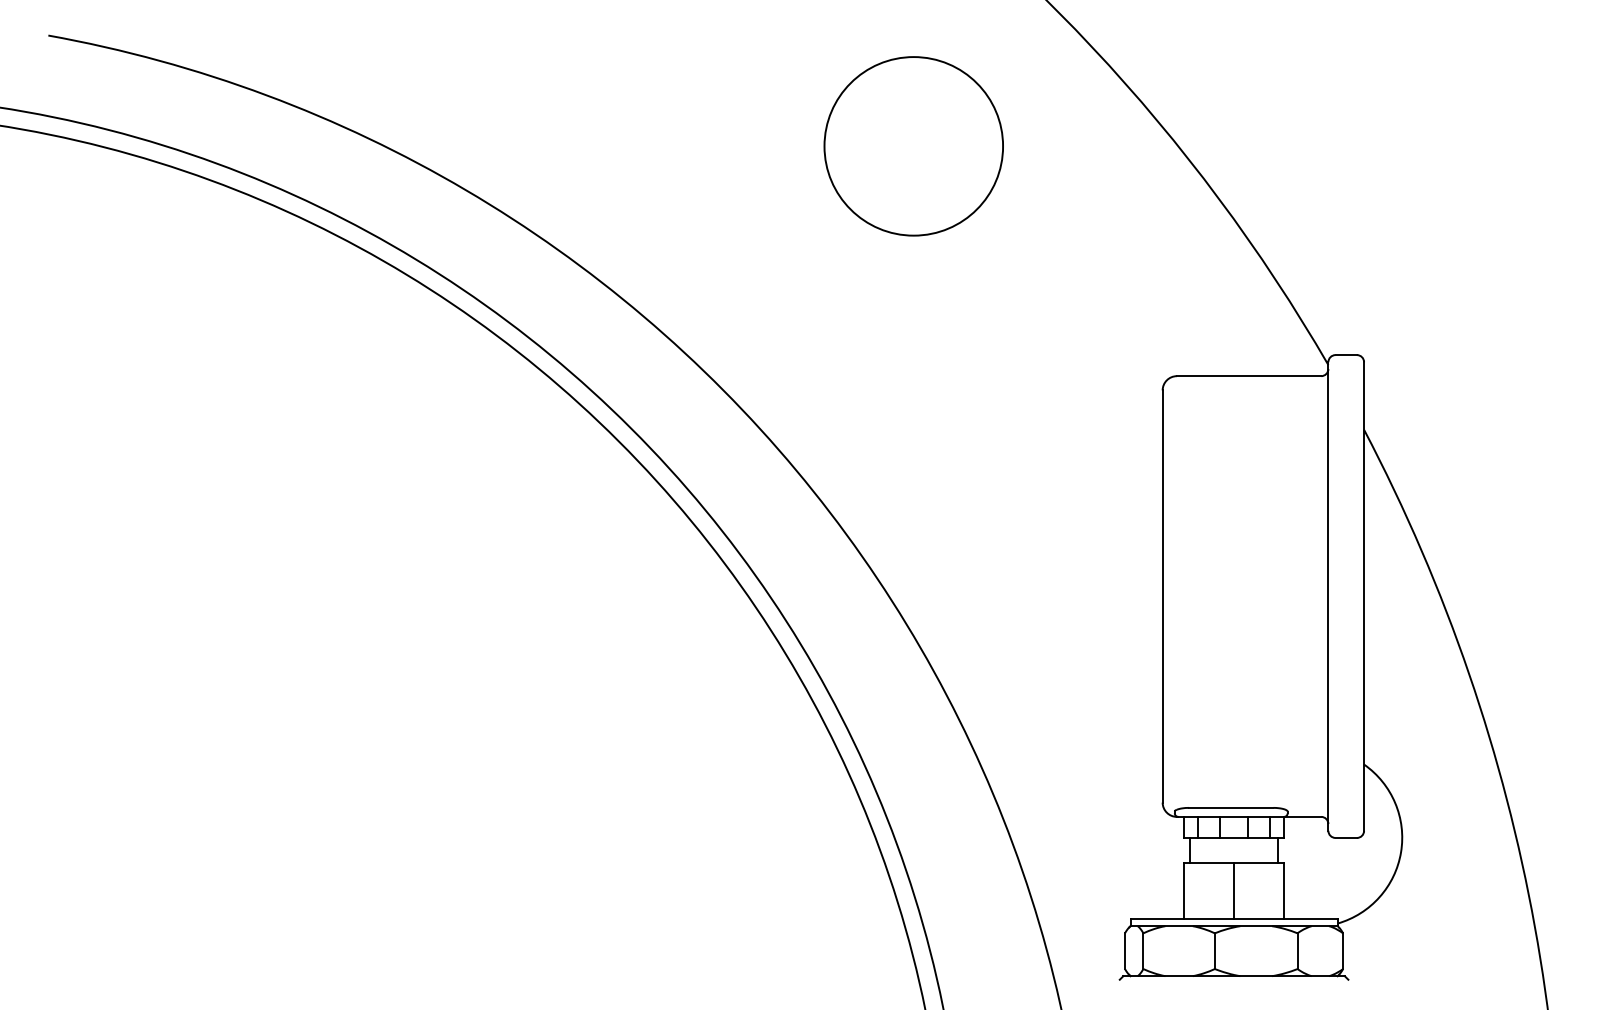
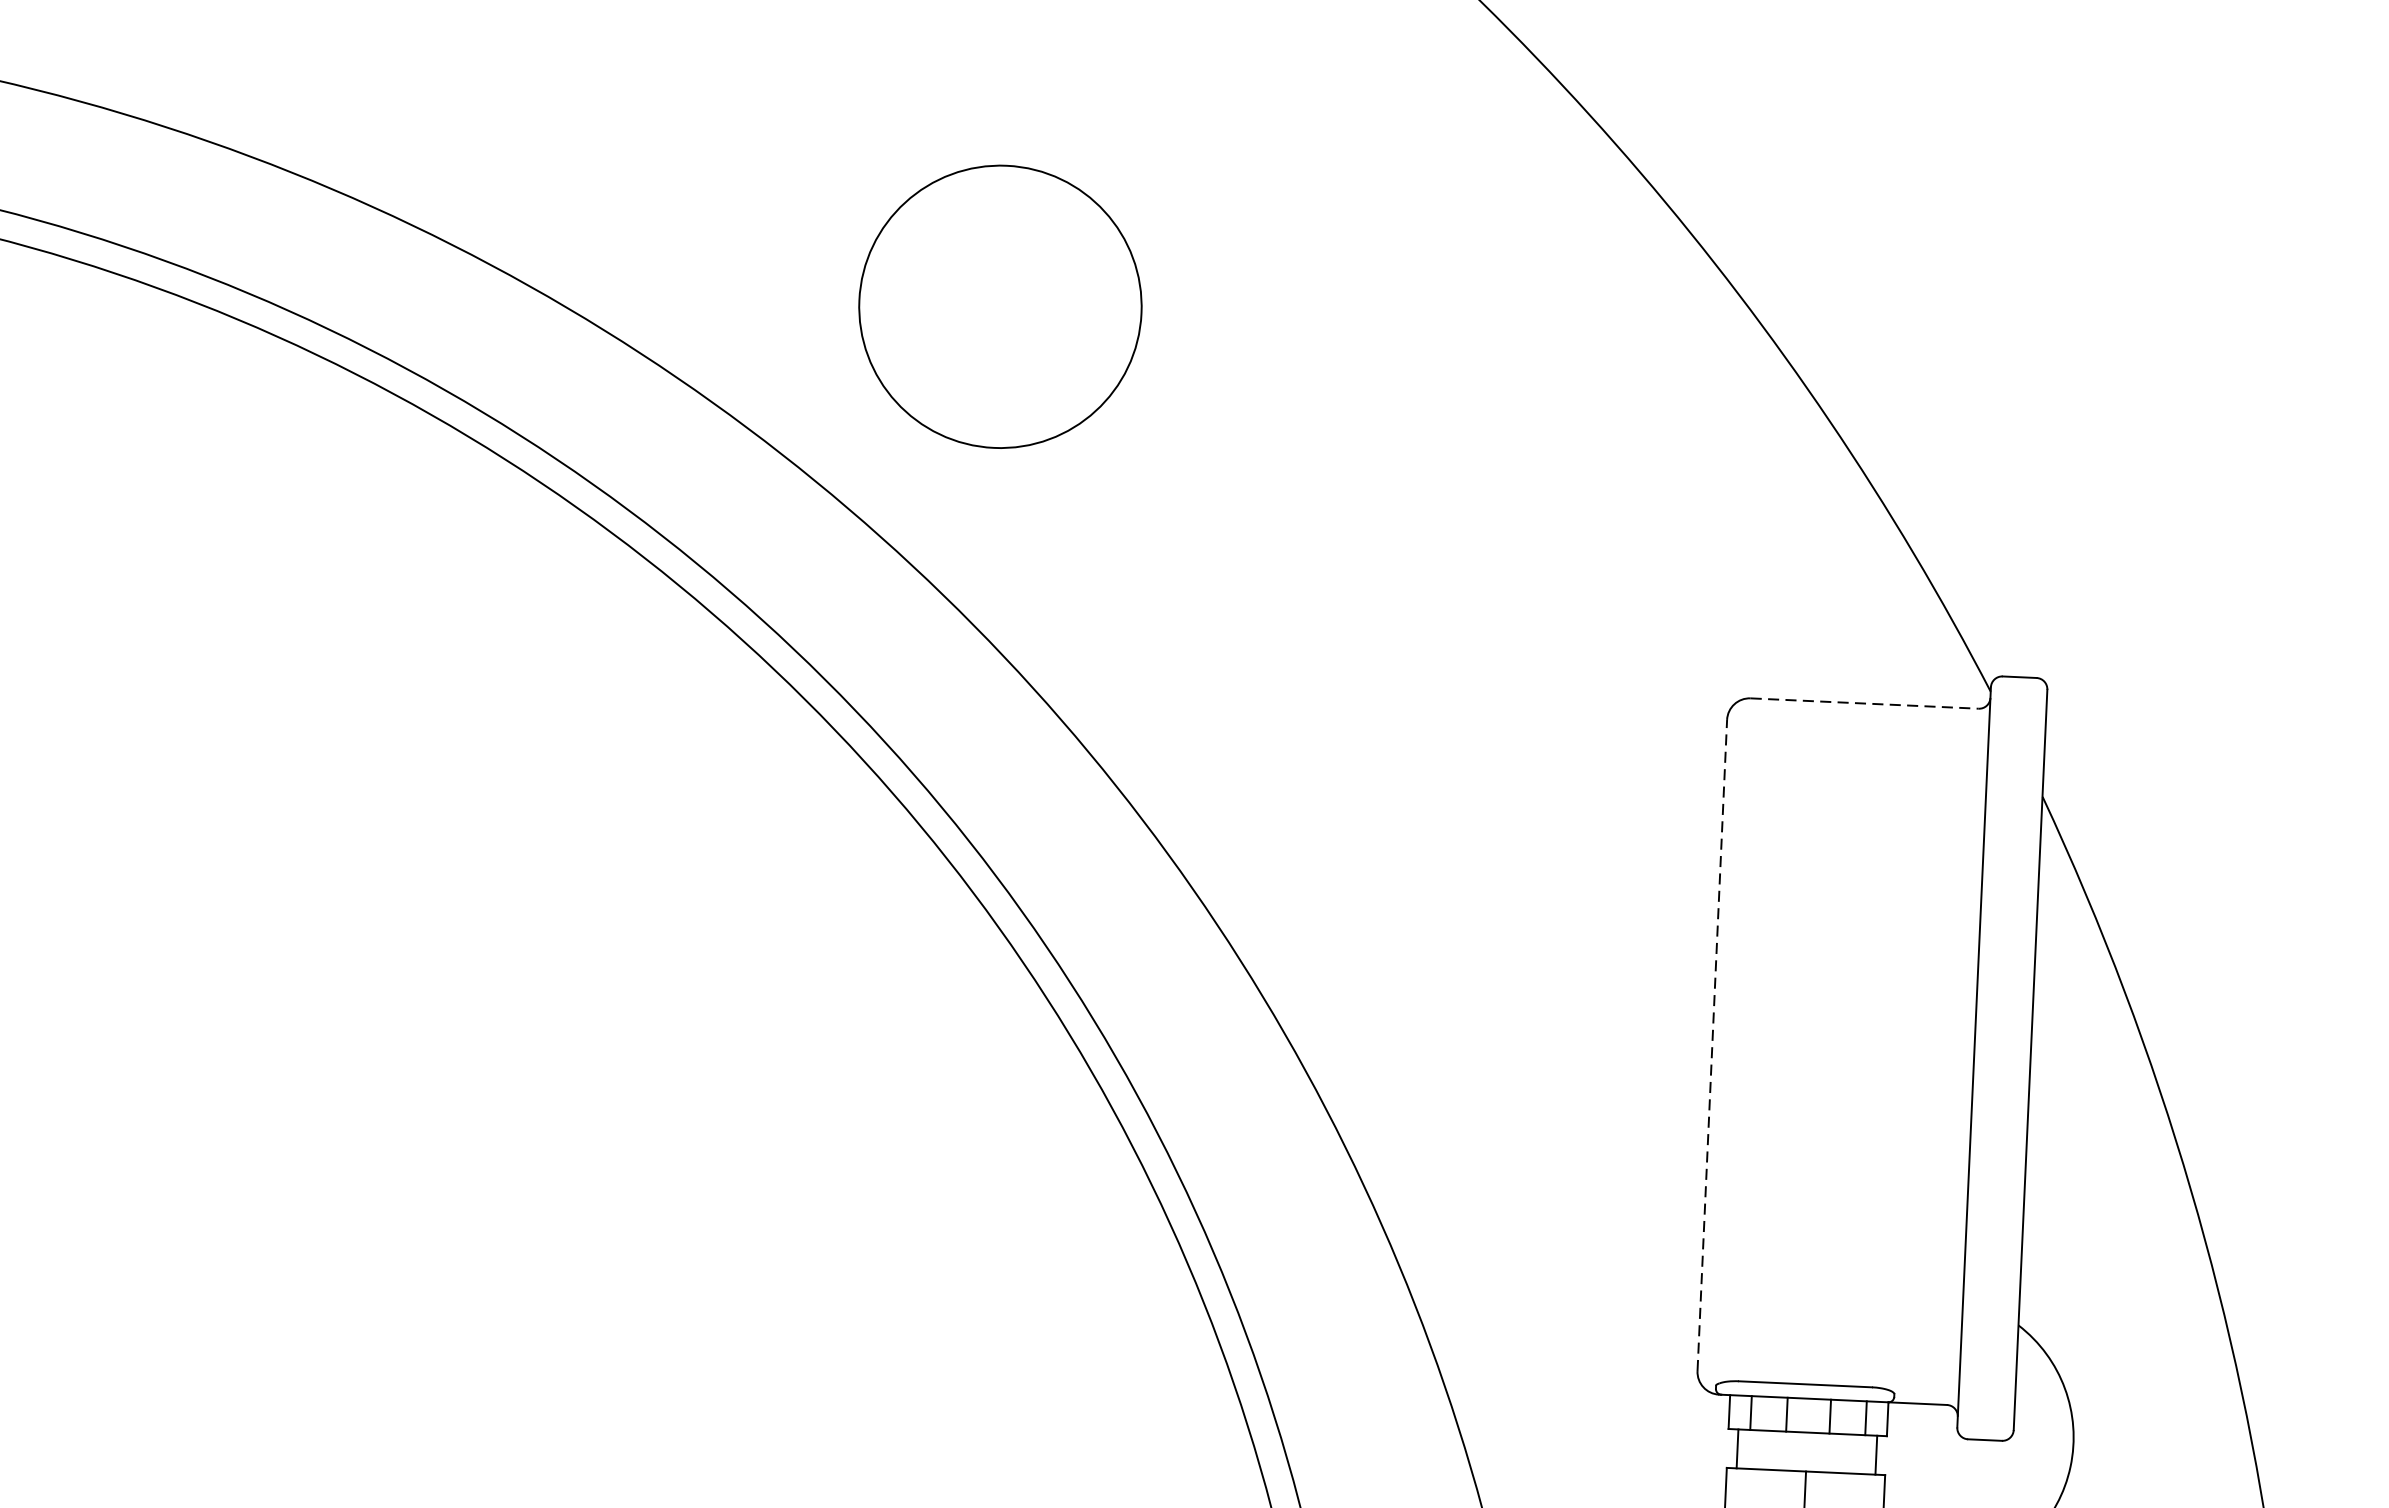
circle: (913, 146) -> (999, 307), moved
line: (1249, 376) -> (1865, 704), solid -> dashed
line: (1162, 596) -> (1712, 1045), solid -> dashed

